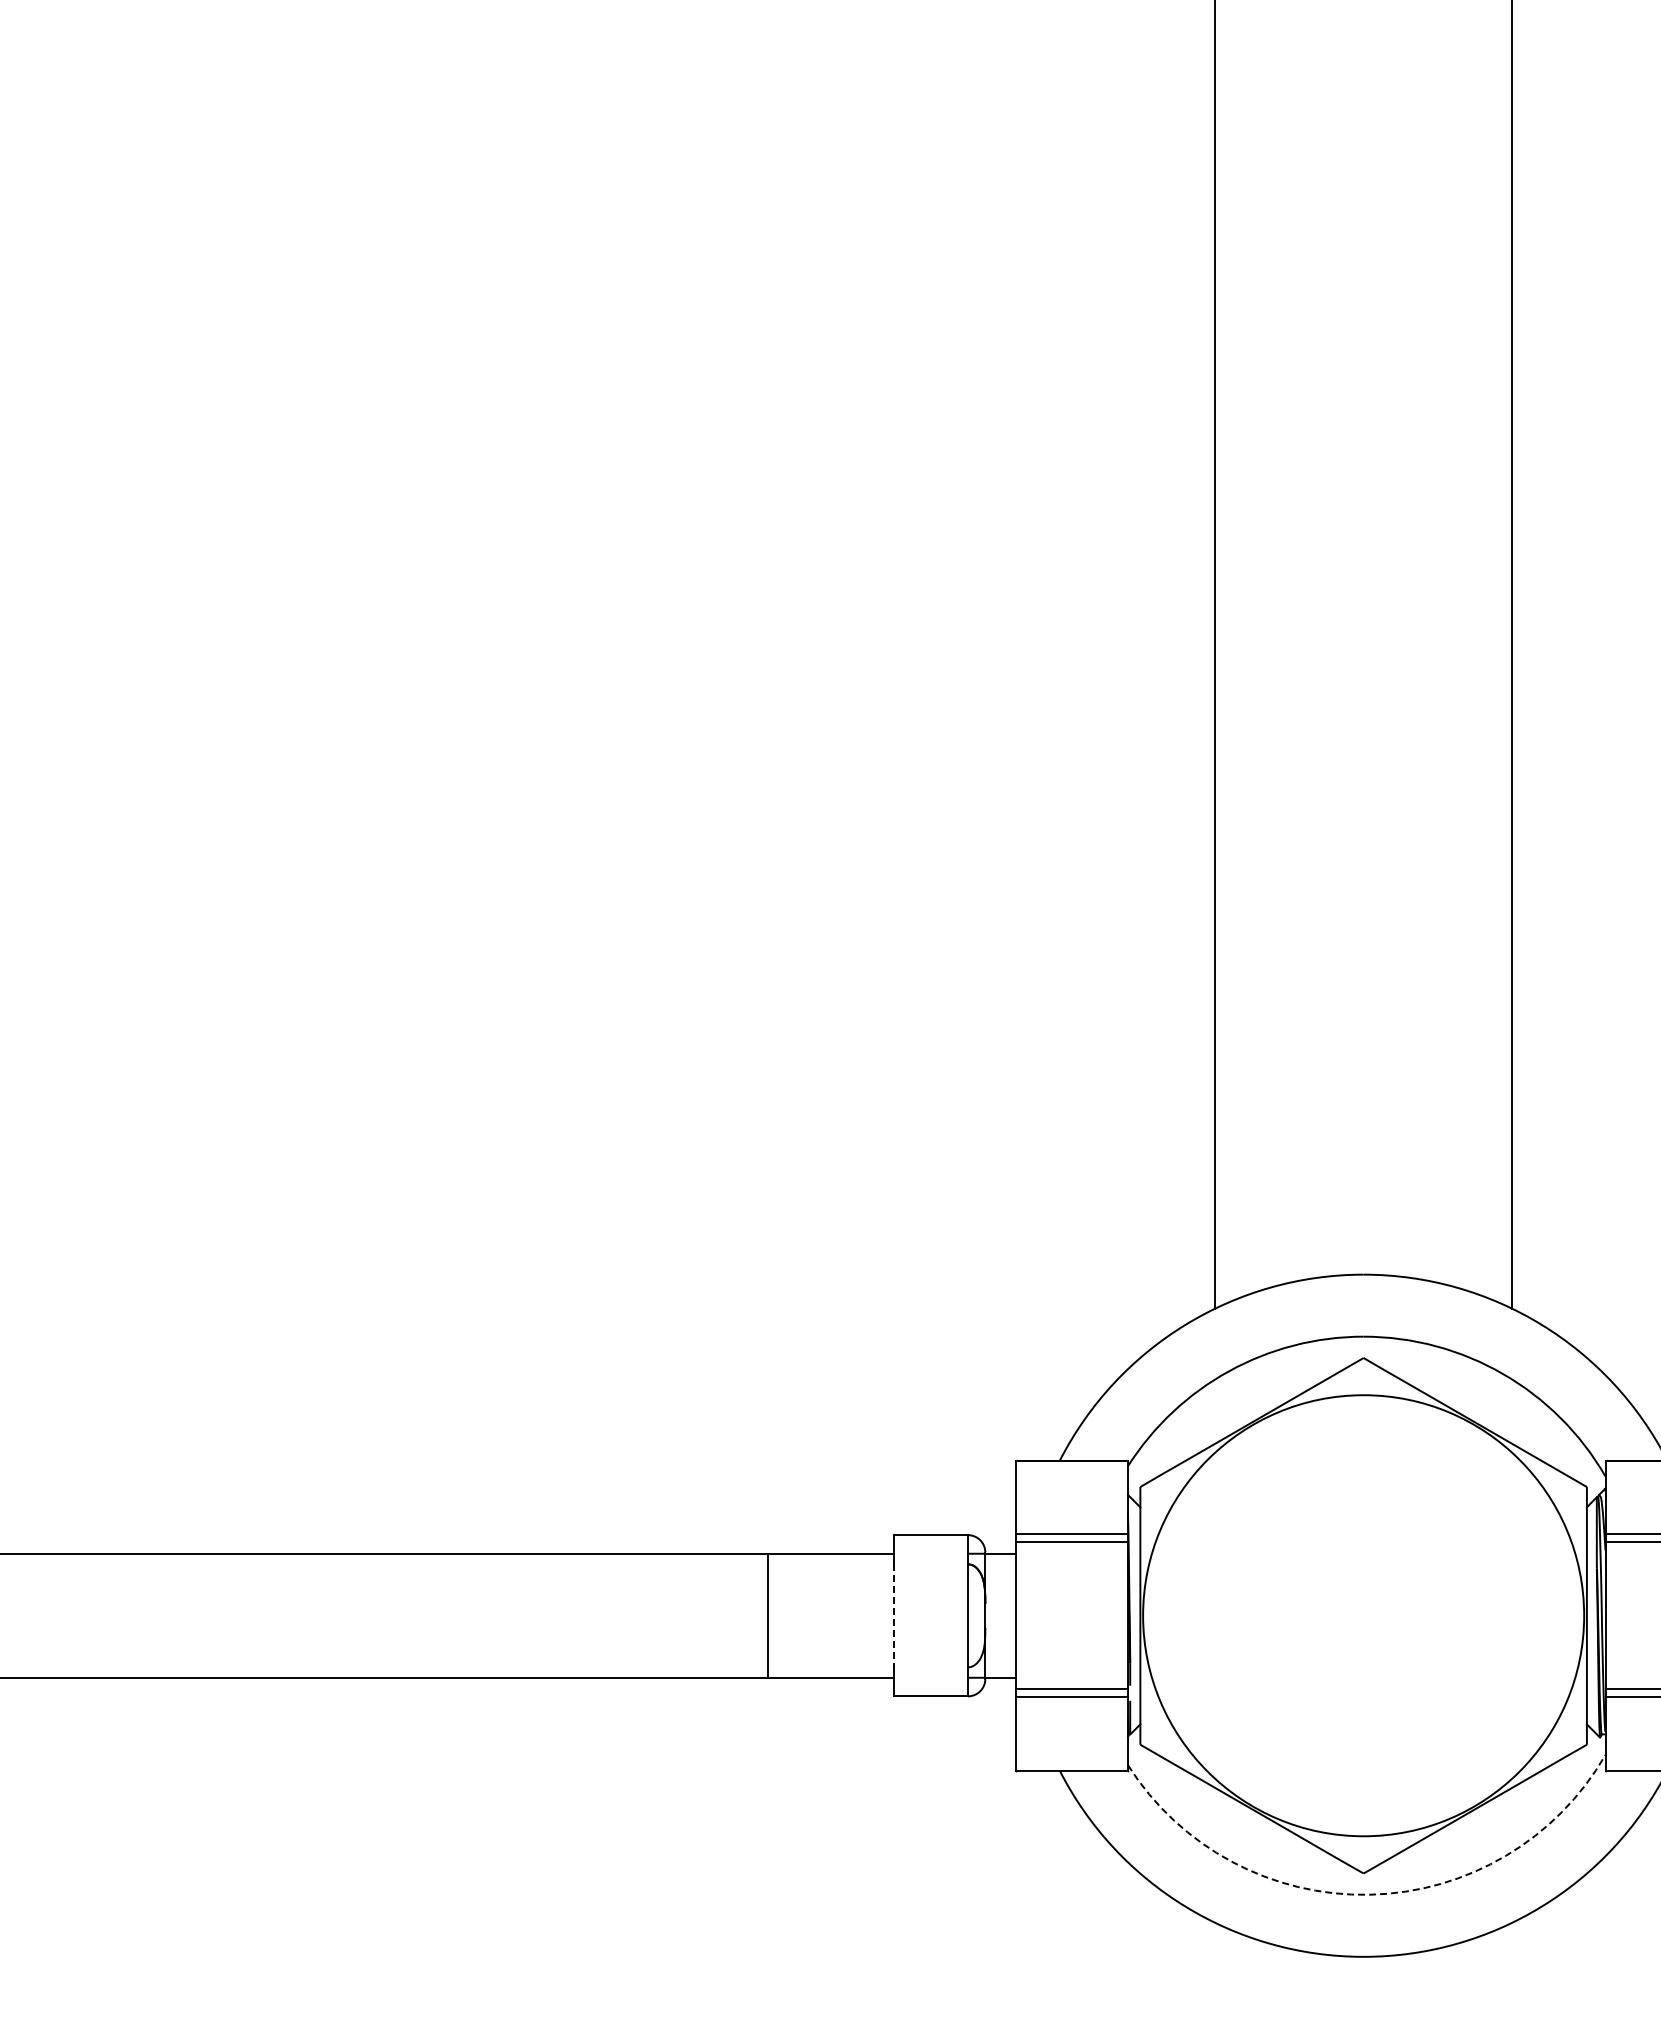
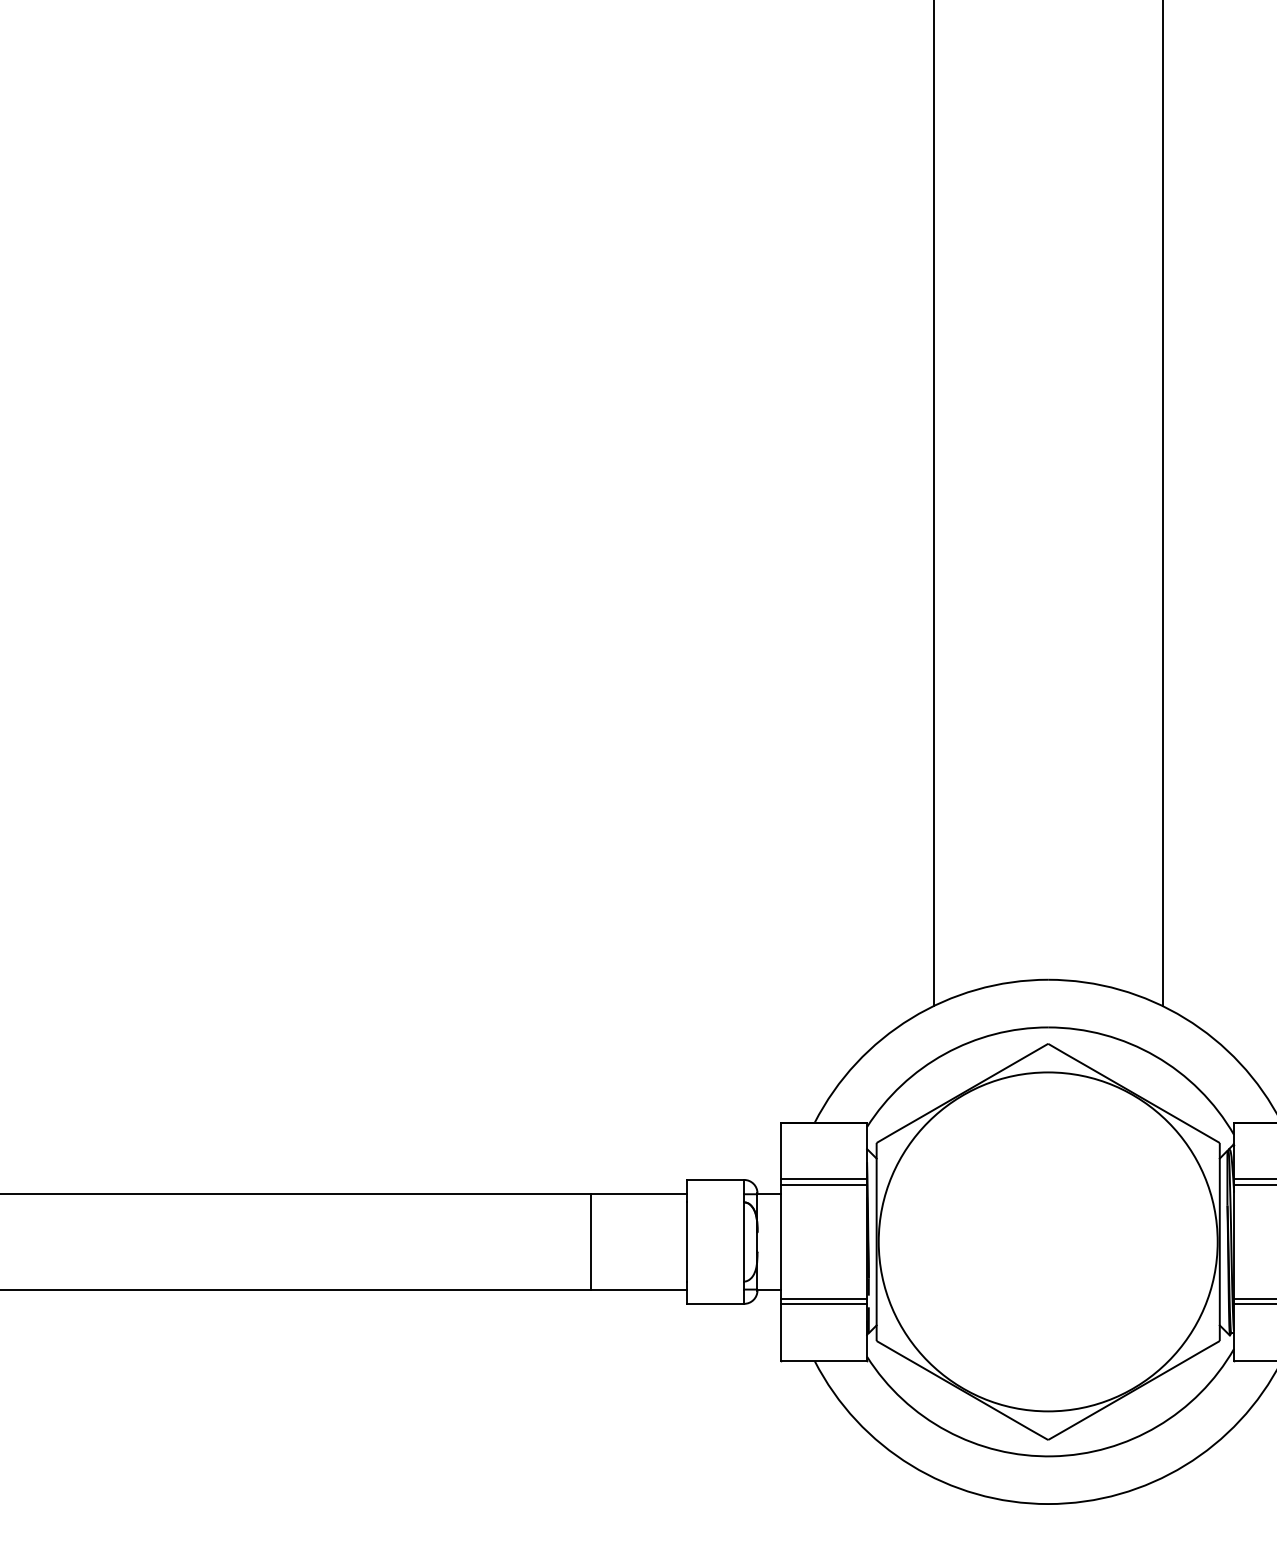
line: (893, 1616) -> (686, 1242), dashed -> solid
arc: (1369, 1894) -> (1052, 1456), dashed -> solid

